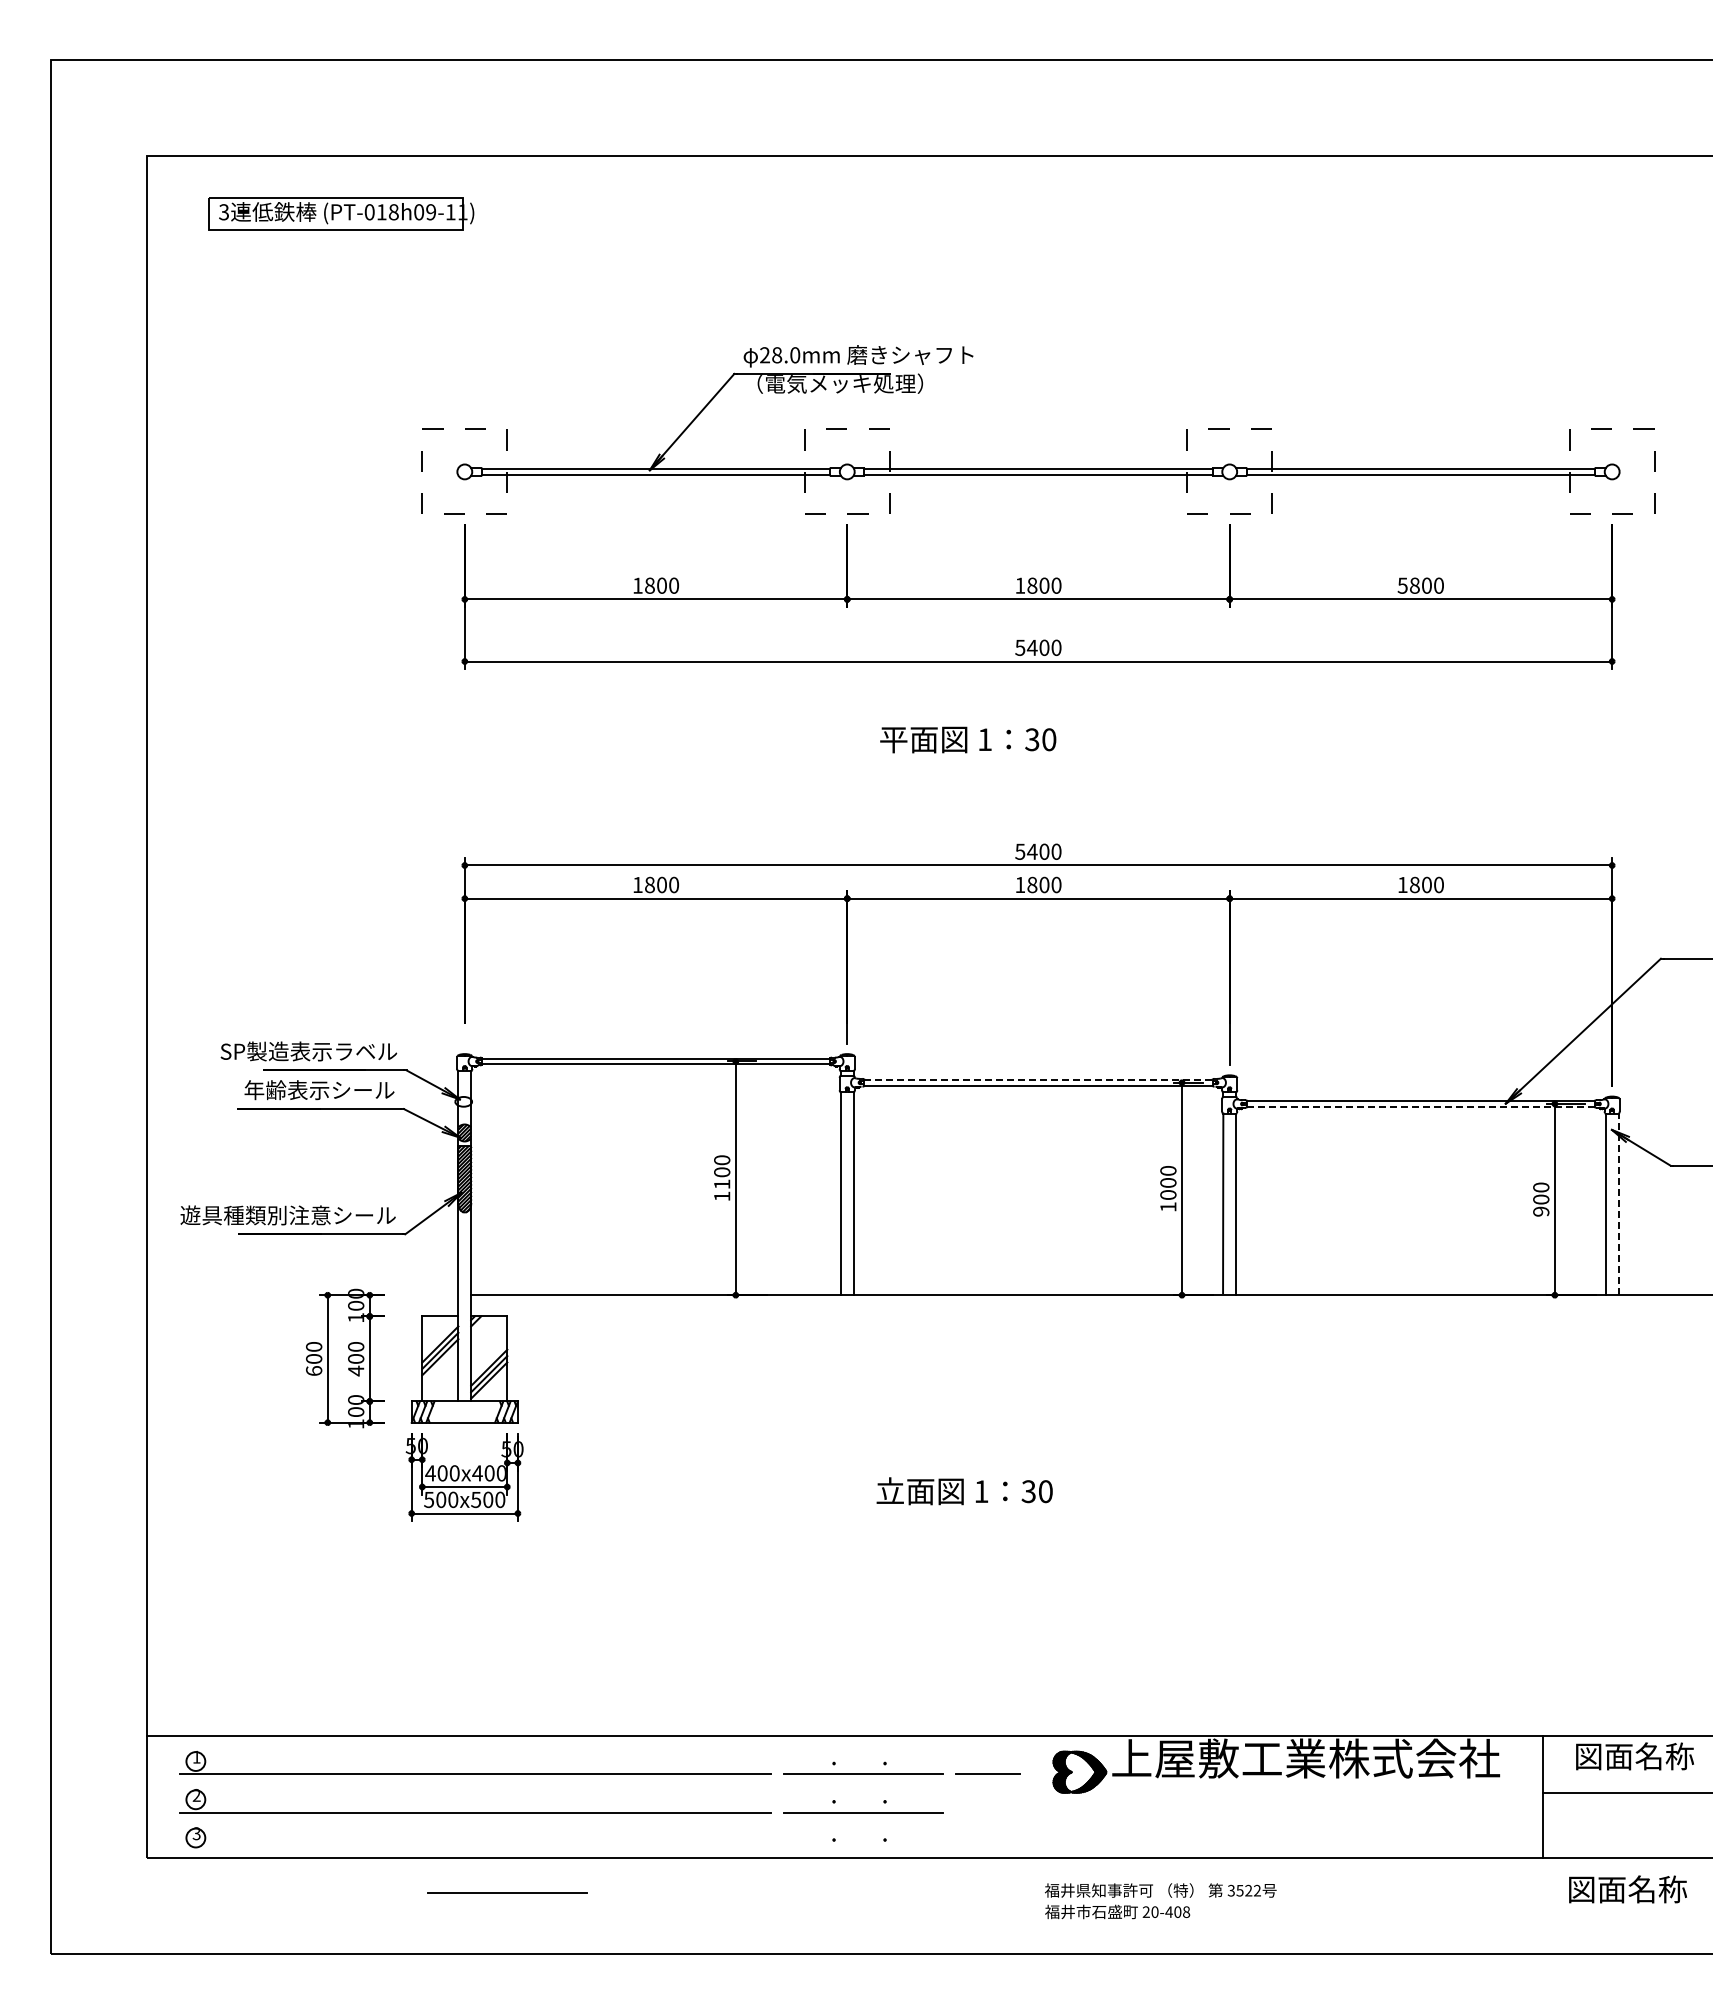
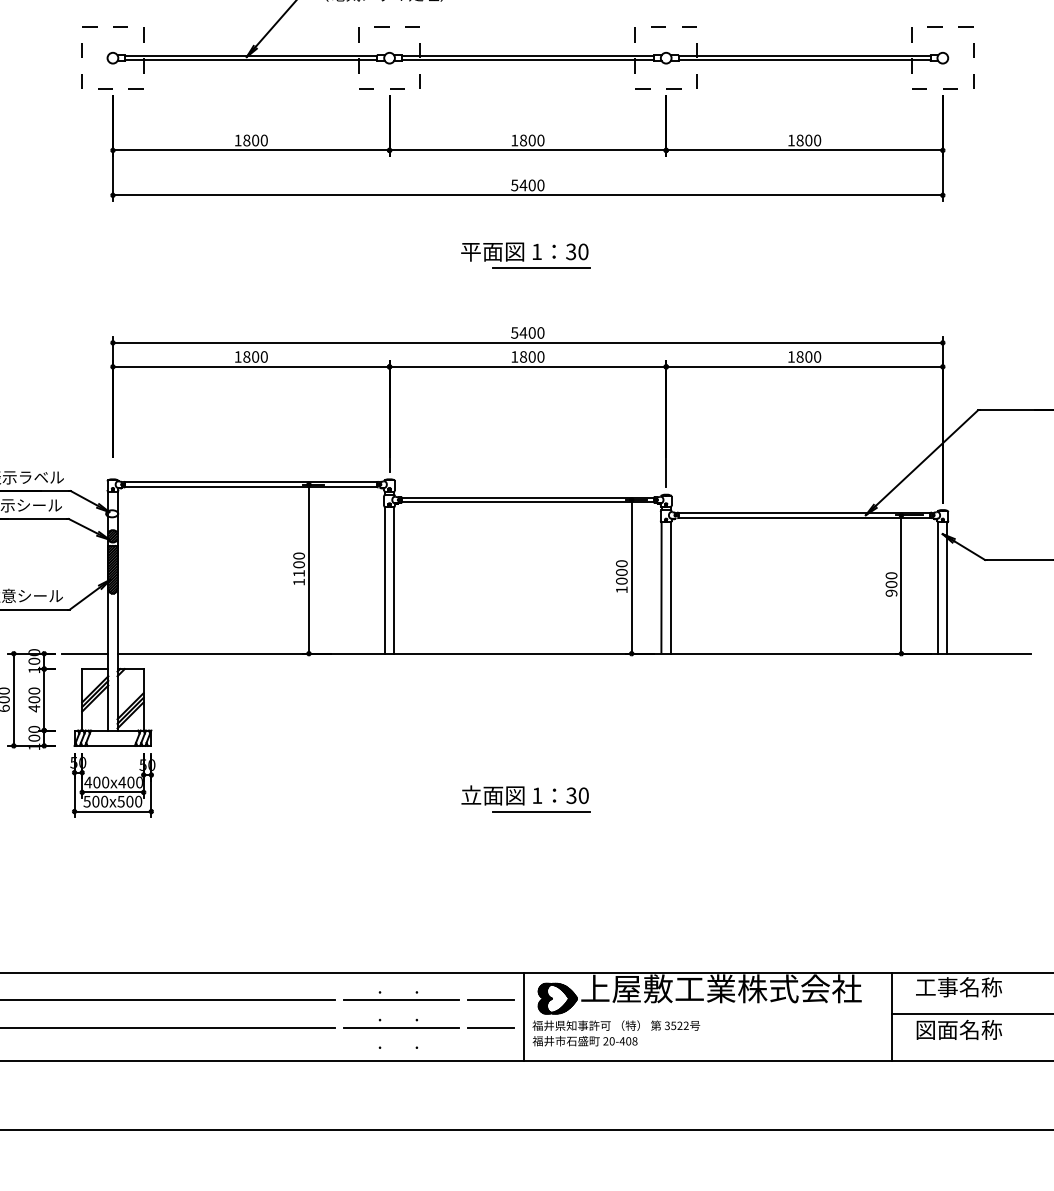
text: (1402, 585) -> (791, 140), 5800 -> 1800
text: (968, 739) -> (525, 251), moved
line: (1056, 762) -> (540, 268), added
line: (1038, 1079) -> (527, 497), dashed -> solid
line: (1421, 1106) -> (804, 517), dashed -> solid
line: (1618, 1204) -> (947, 588), dashed -> solid
line: (426, 1295) -> (85, 653), added
text: (964, 1491) -> (525, 795), moved
line: (1057, 1514) -> (541, 812), added
text: (1603, 1756) -> (936, 987), 図面名称 -> 工事名称
line: (1032, 1796) -> (523, 1016), added
line: (987, 1812) -> (491, 1027), added
text: (1627, 1889) -> (958, 1030), moved
line: (507, 1892) -> (143, 1085), removed
text: (1160, 1901) -> (616, 1033), moved

